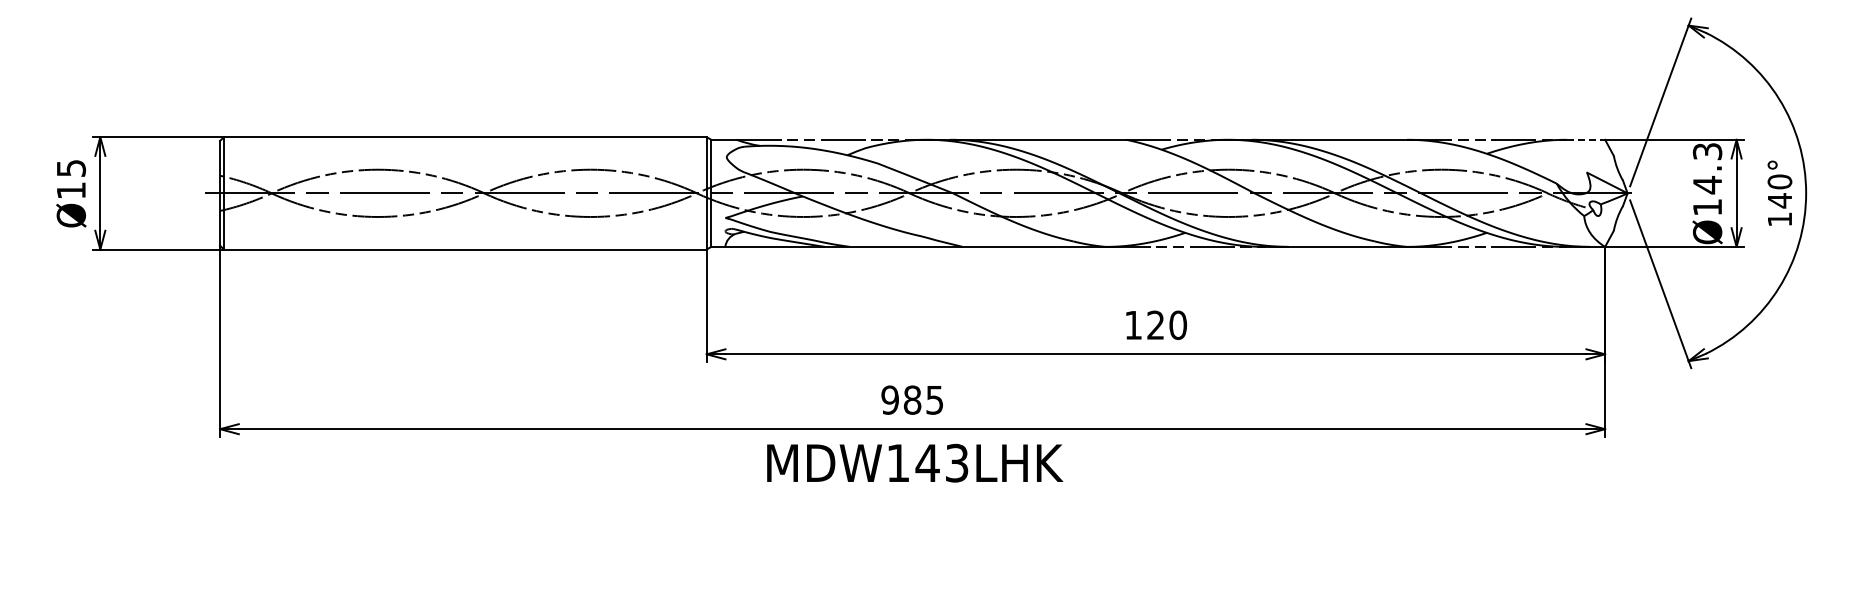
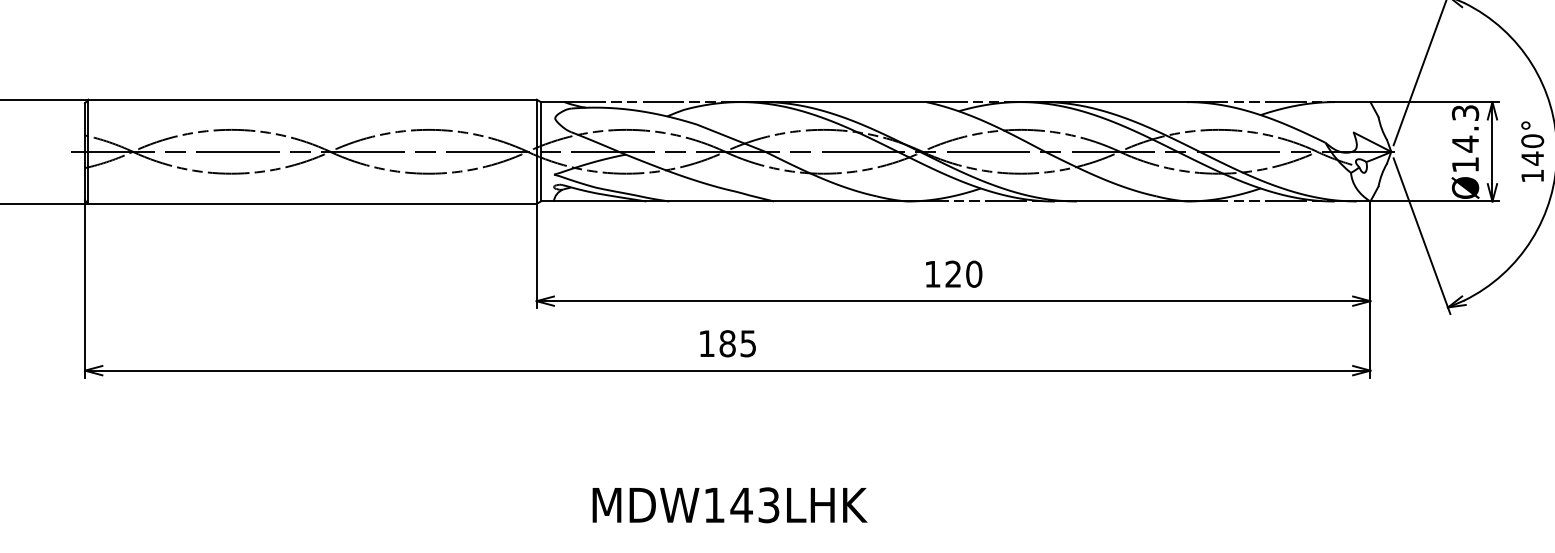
line: (1586, 139) -> (1353, 101), dashed -> solid
text: (889, 399) -> (706, 343), 985 -> 185
text: (915, 462) -> (730, 504), moved

